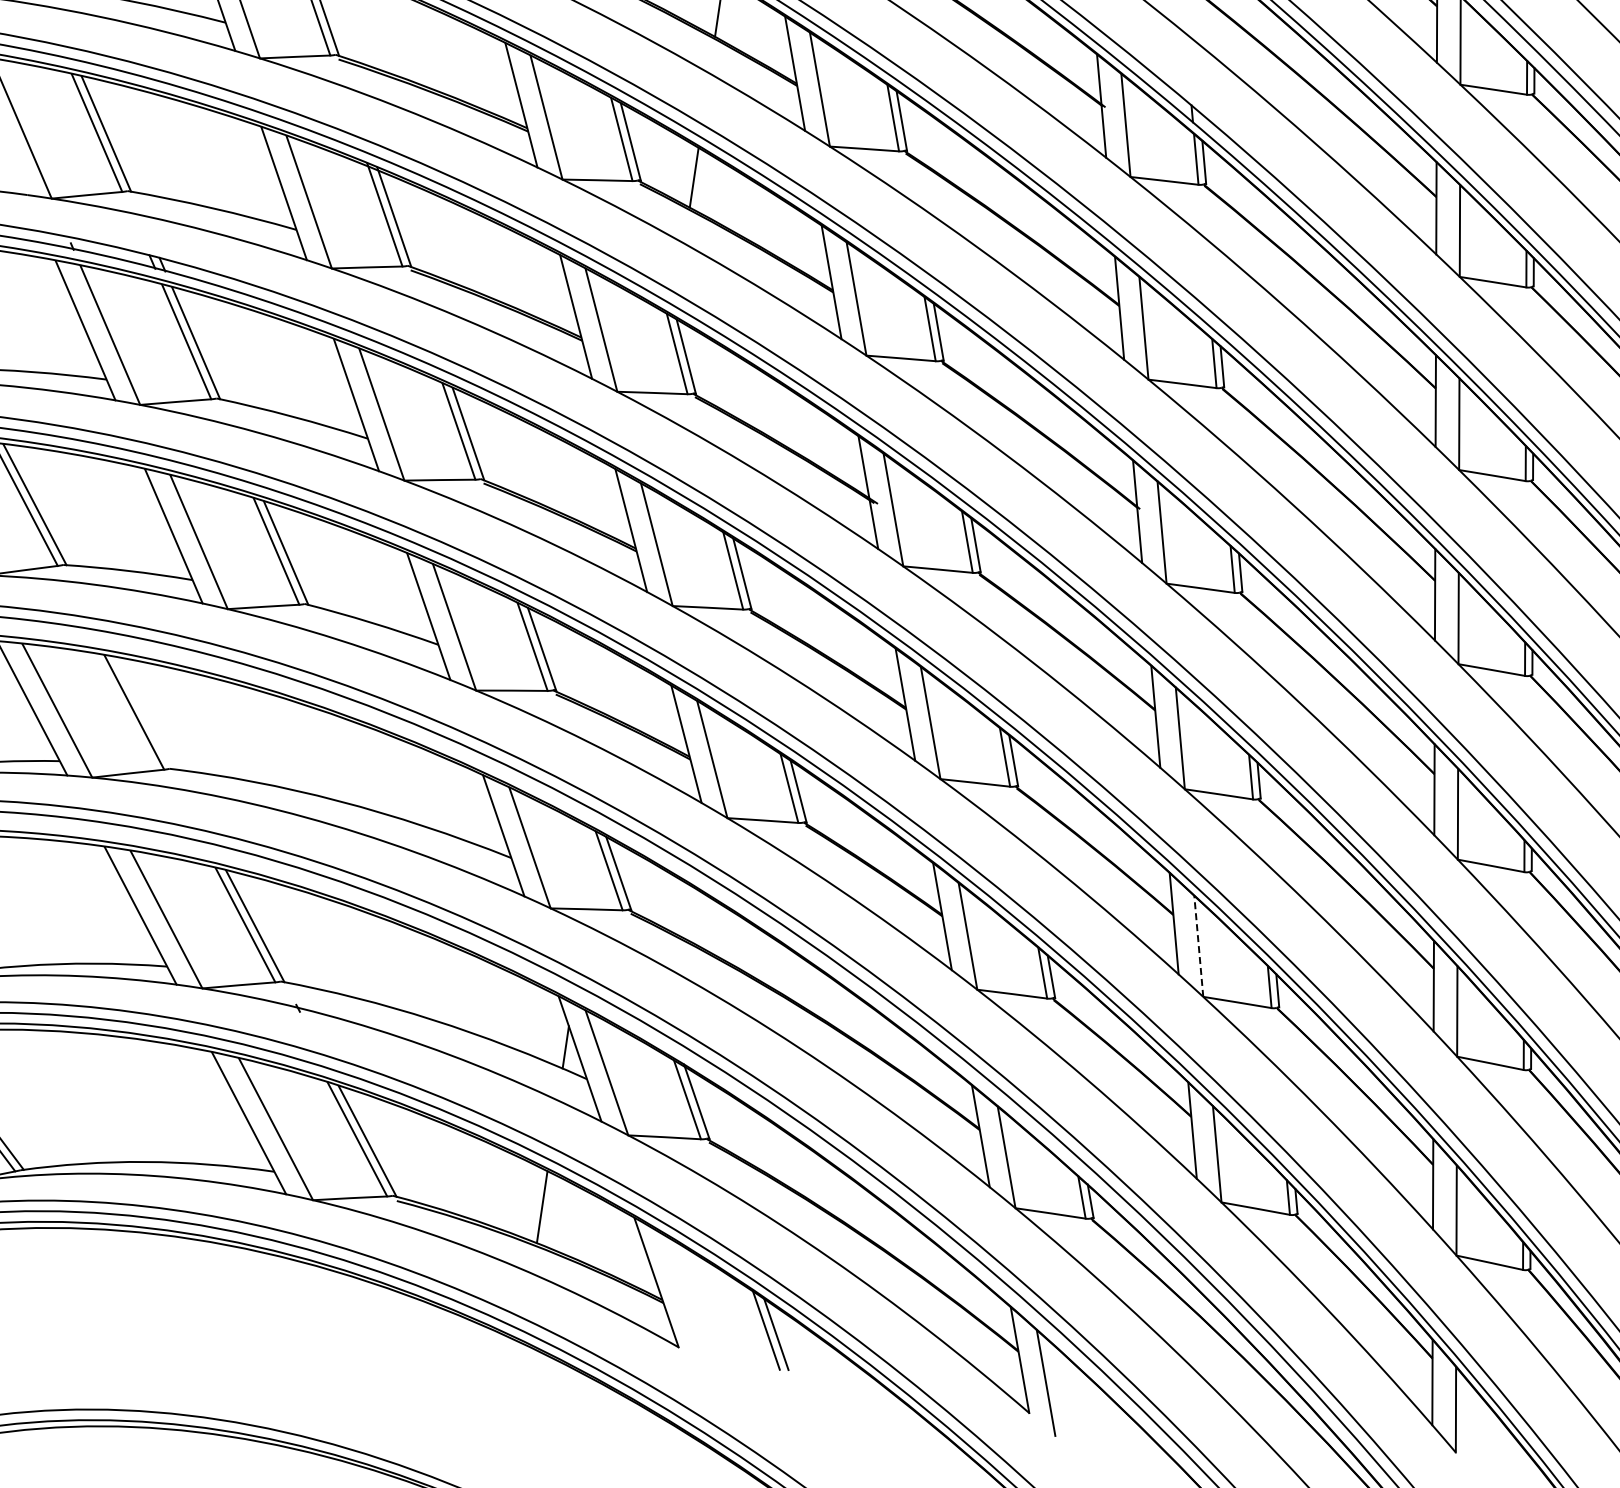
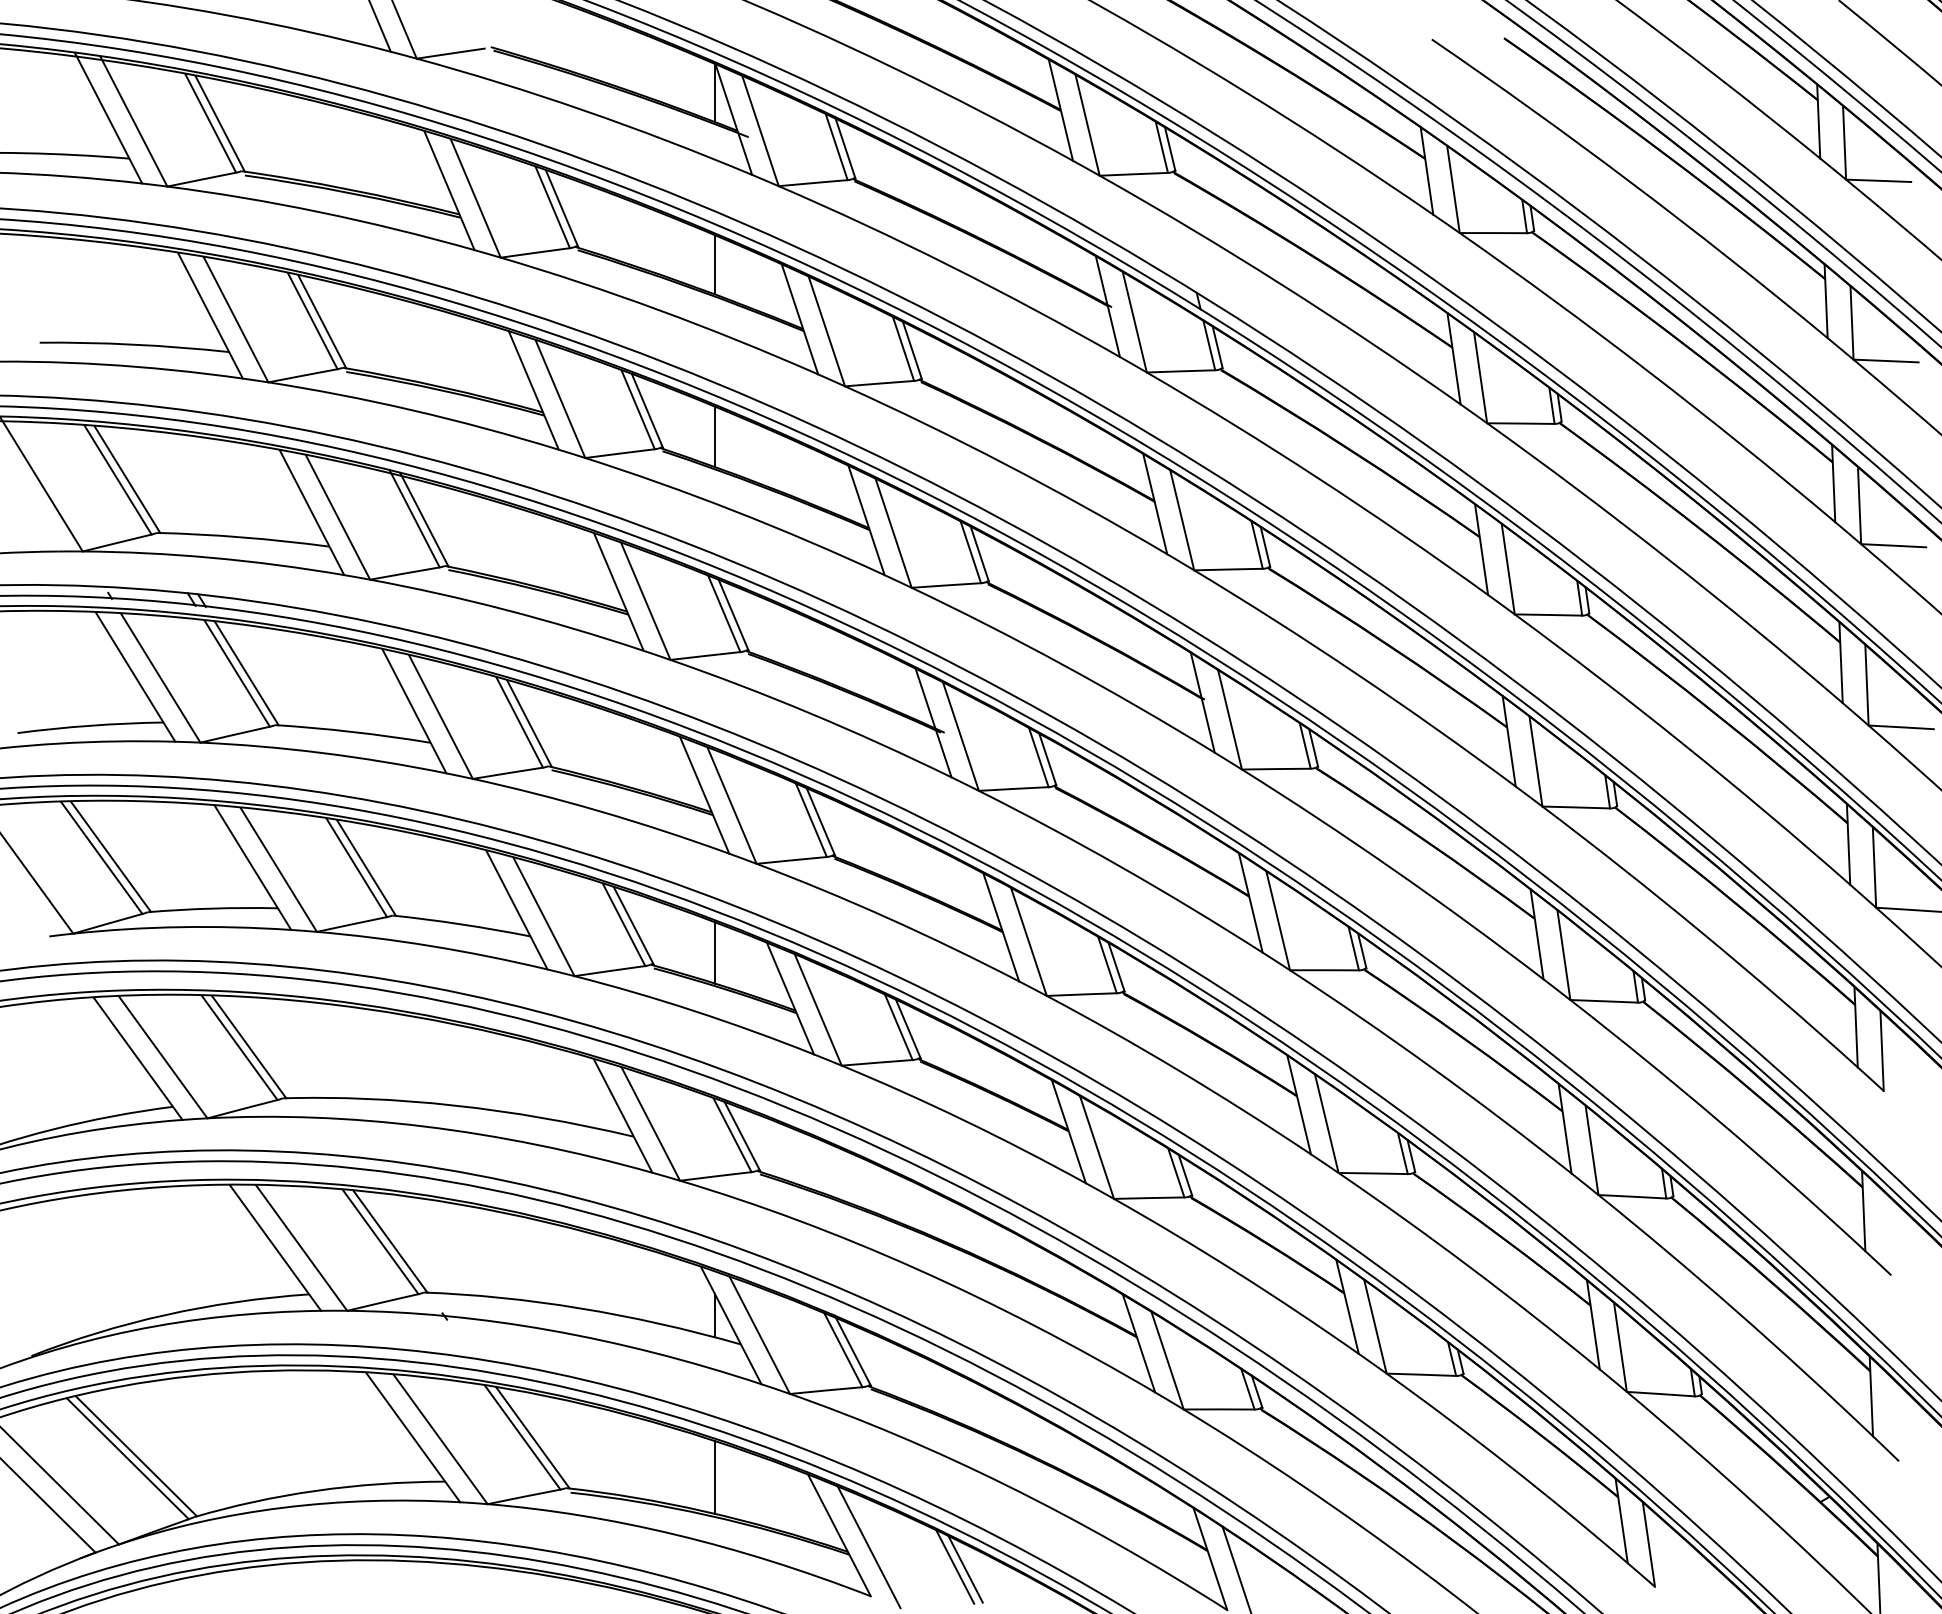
line: (619, 687) -> (715, 952), added
line: (144, 713) -> (249, 1047), added
line: (1198, 946) -> (1326, 1123), dashed -> solid
line: (683, 1298) -> (868, 1547), added

